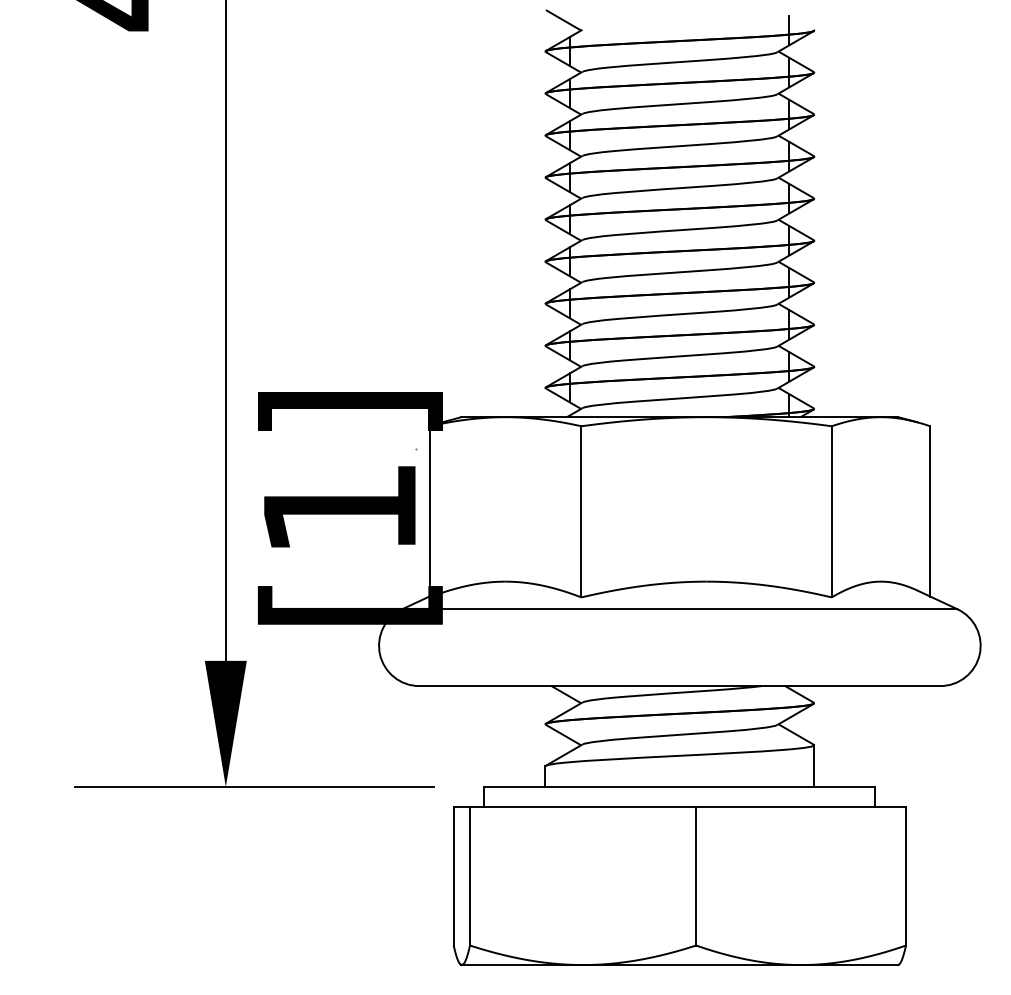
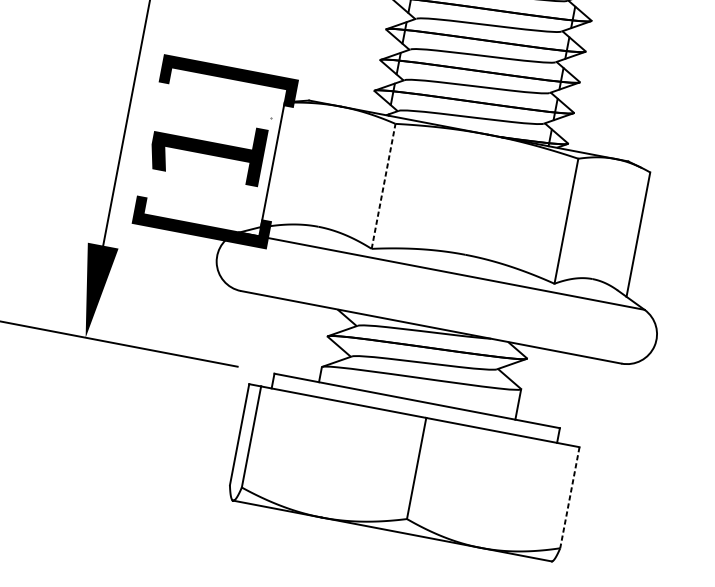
line: (581, 511) -> (383, 186), solid -> dashed
line: (906, 876) -> (570, 497), solid -> dashed

